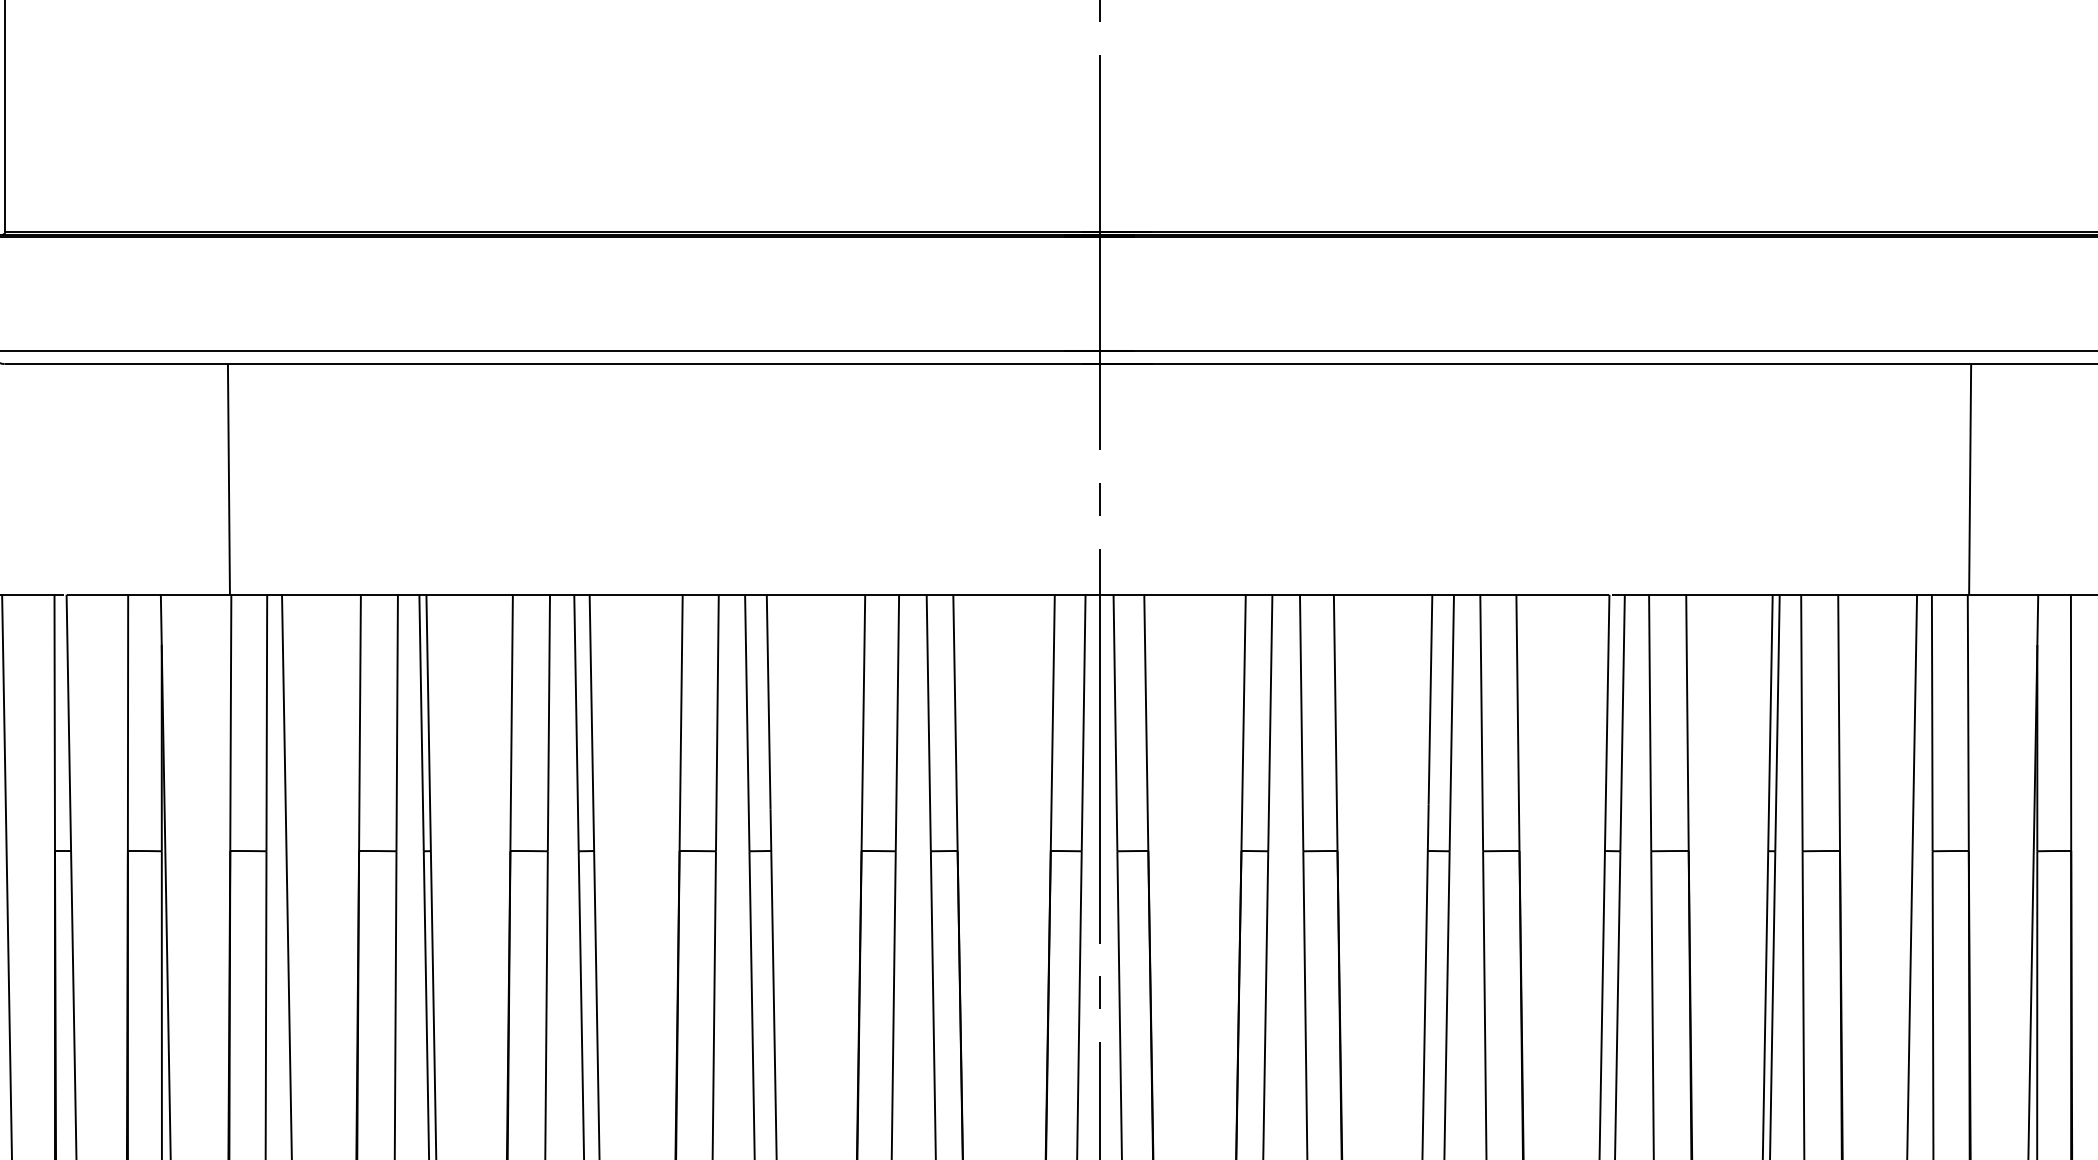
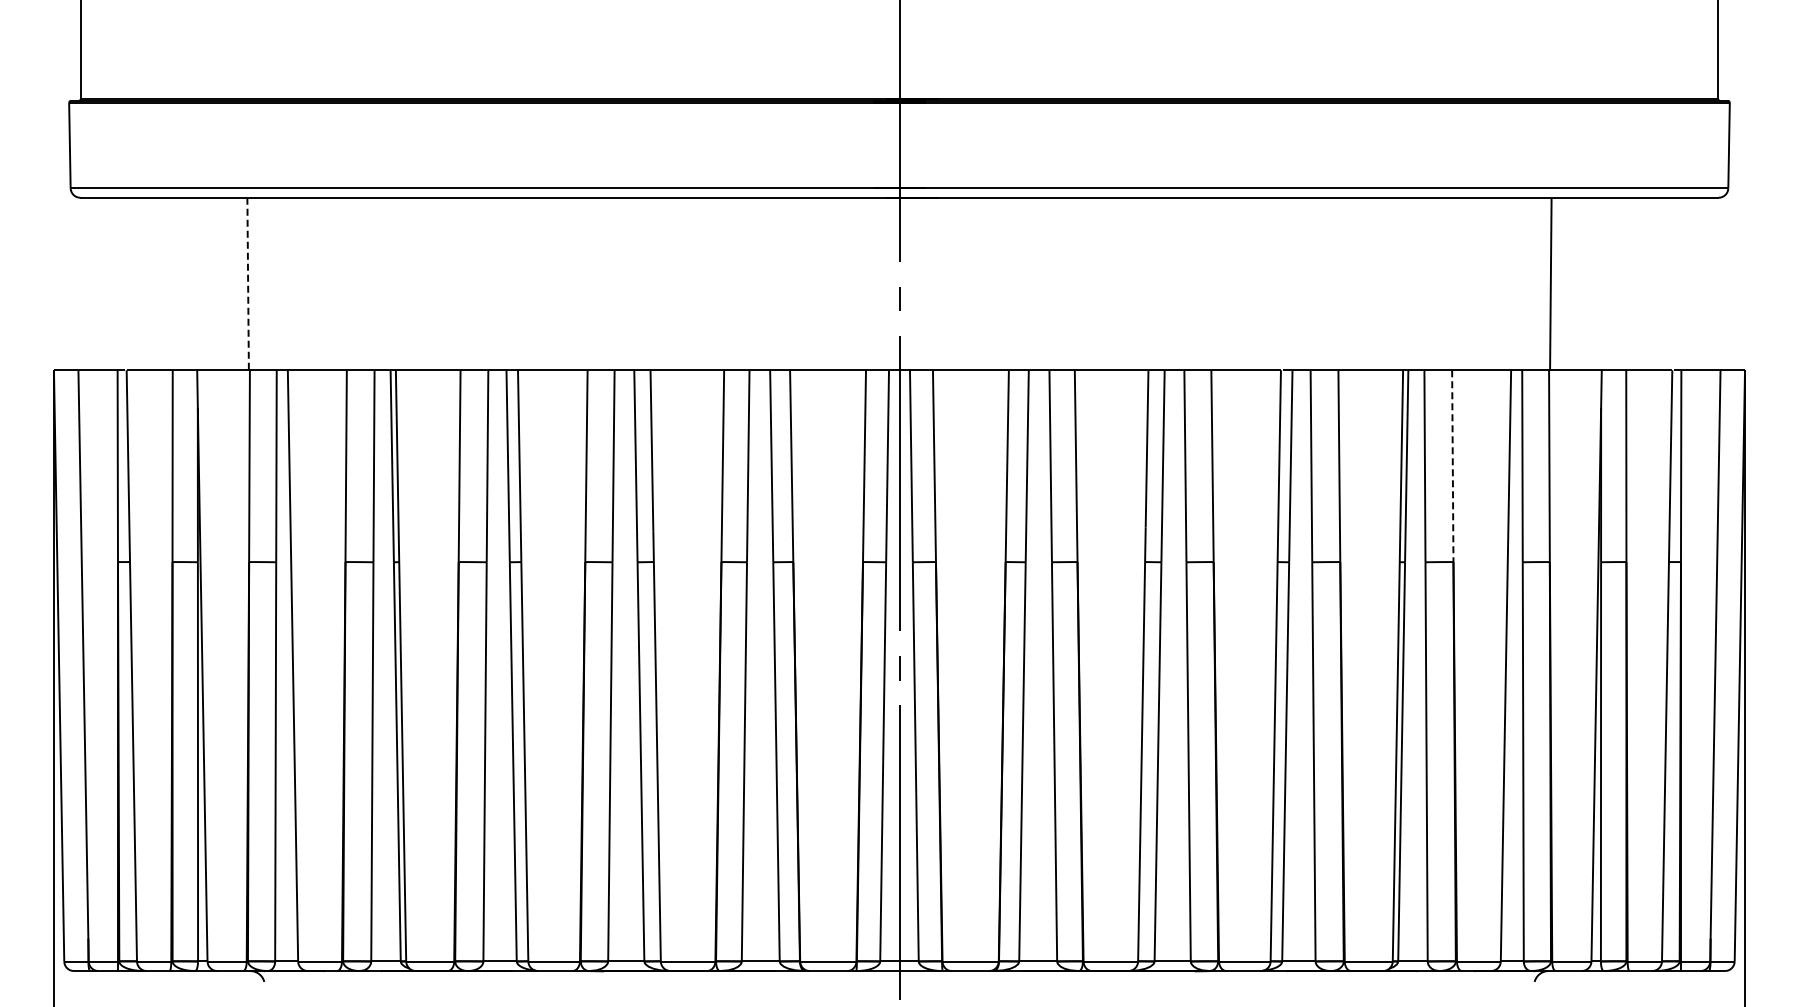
line: (229, 480) -> (248, 284), solid -> dashed
line: (1838, 721) -> (1452, 465), solid -> dashed

